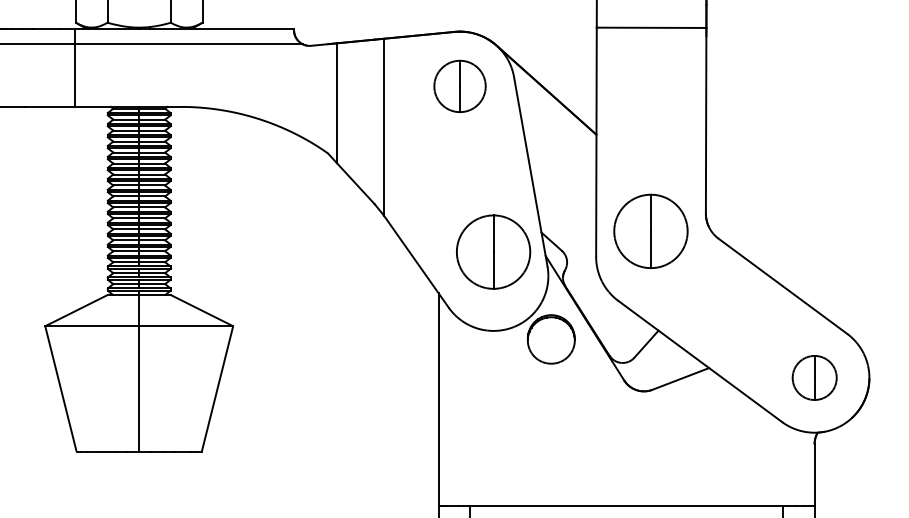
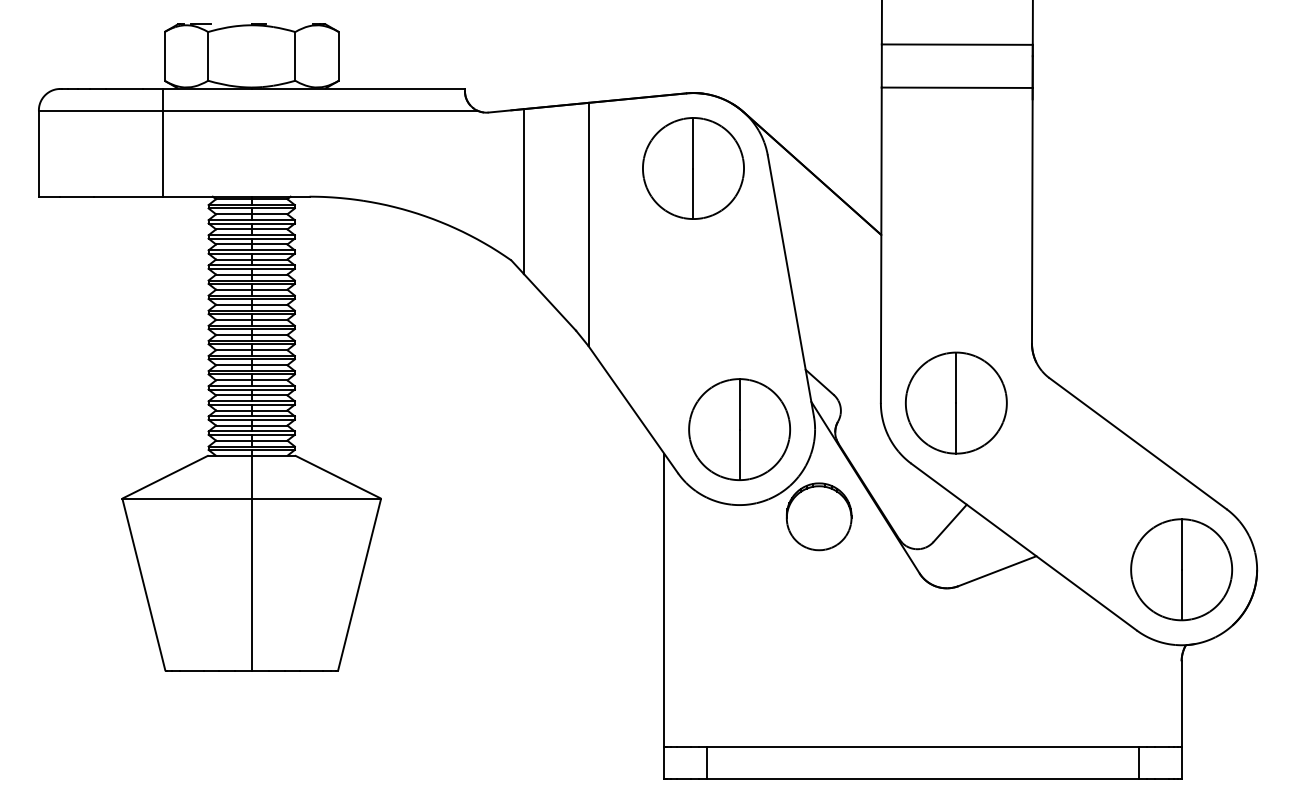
part: (460, 86) -> (693, 168), size x1.43
part: (651, 230) -> (956, 402), moved
part: (493, 252) -> (739, 429), moved
part: (814, 377) -> (1181, 569), size x1.67

